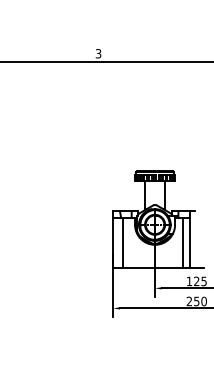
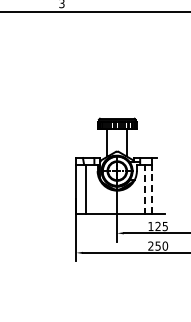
line: (190, 242) -> (151, 188), solid -> dashed
line: (183, 243) -> (145, 189), solid -> dashed

